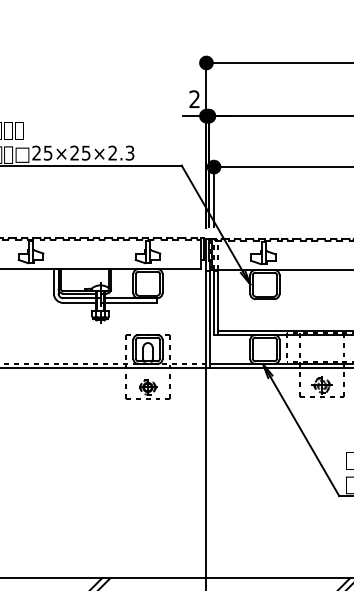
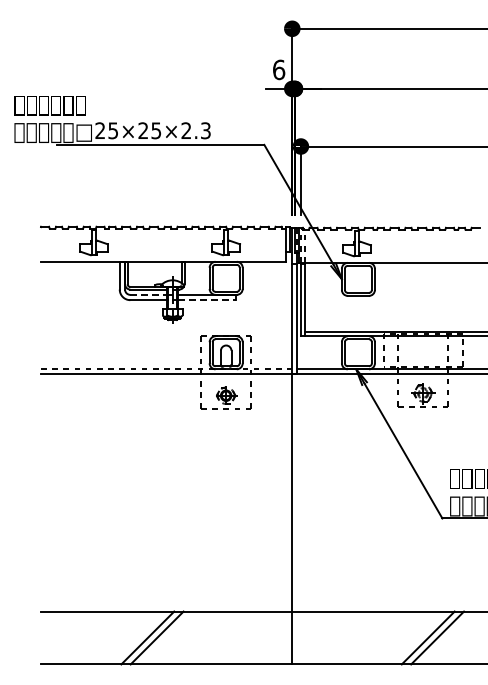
text: (195, 98) -> (279, 69), 2 -> 6
line: (79, 297) -> (148, 294), solid -> dashed
line: (131, 303) -> (207, 300), solid -> dashed

